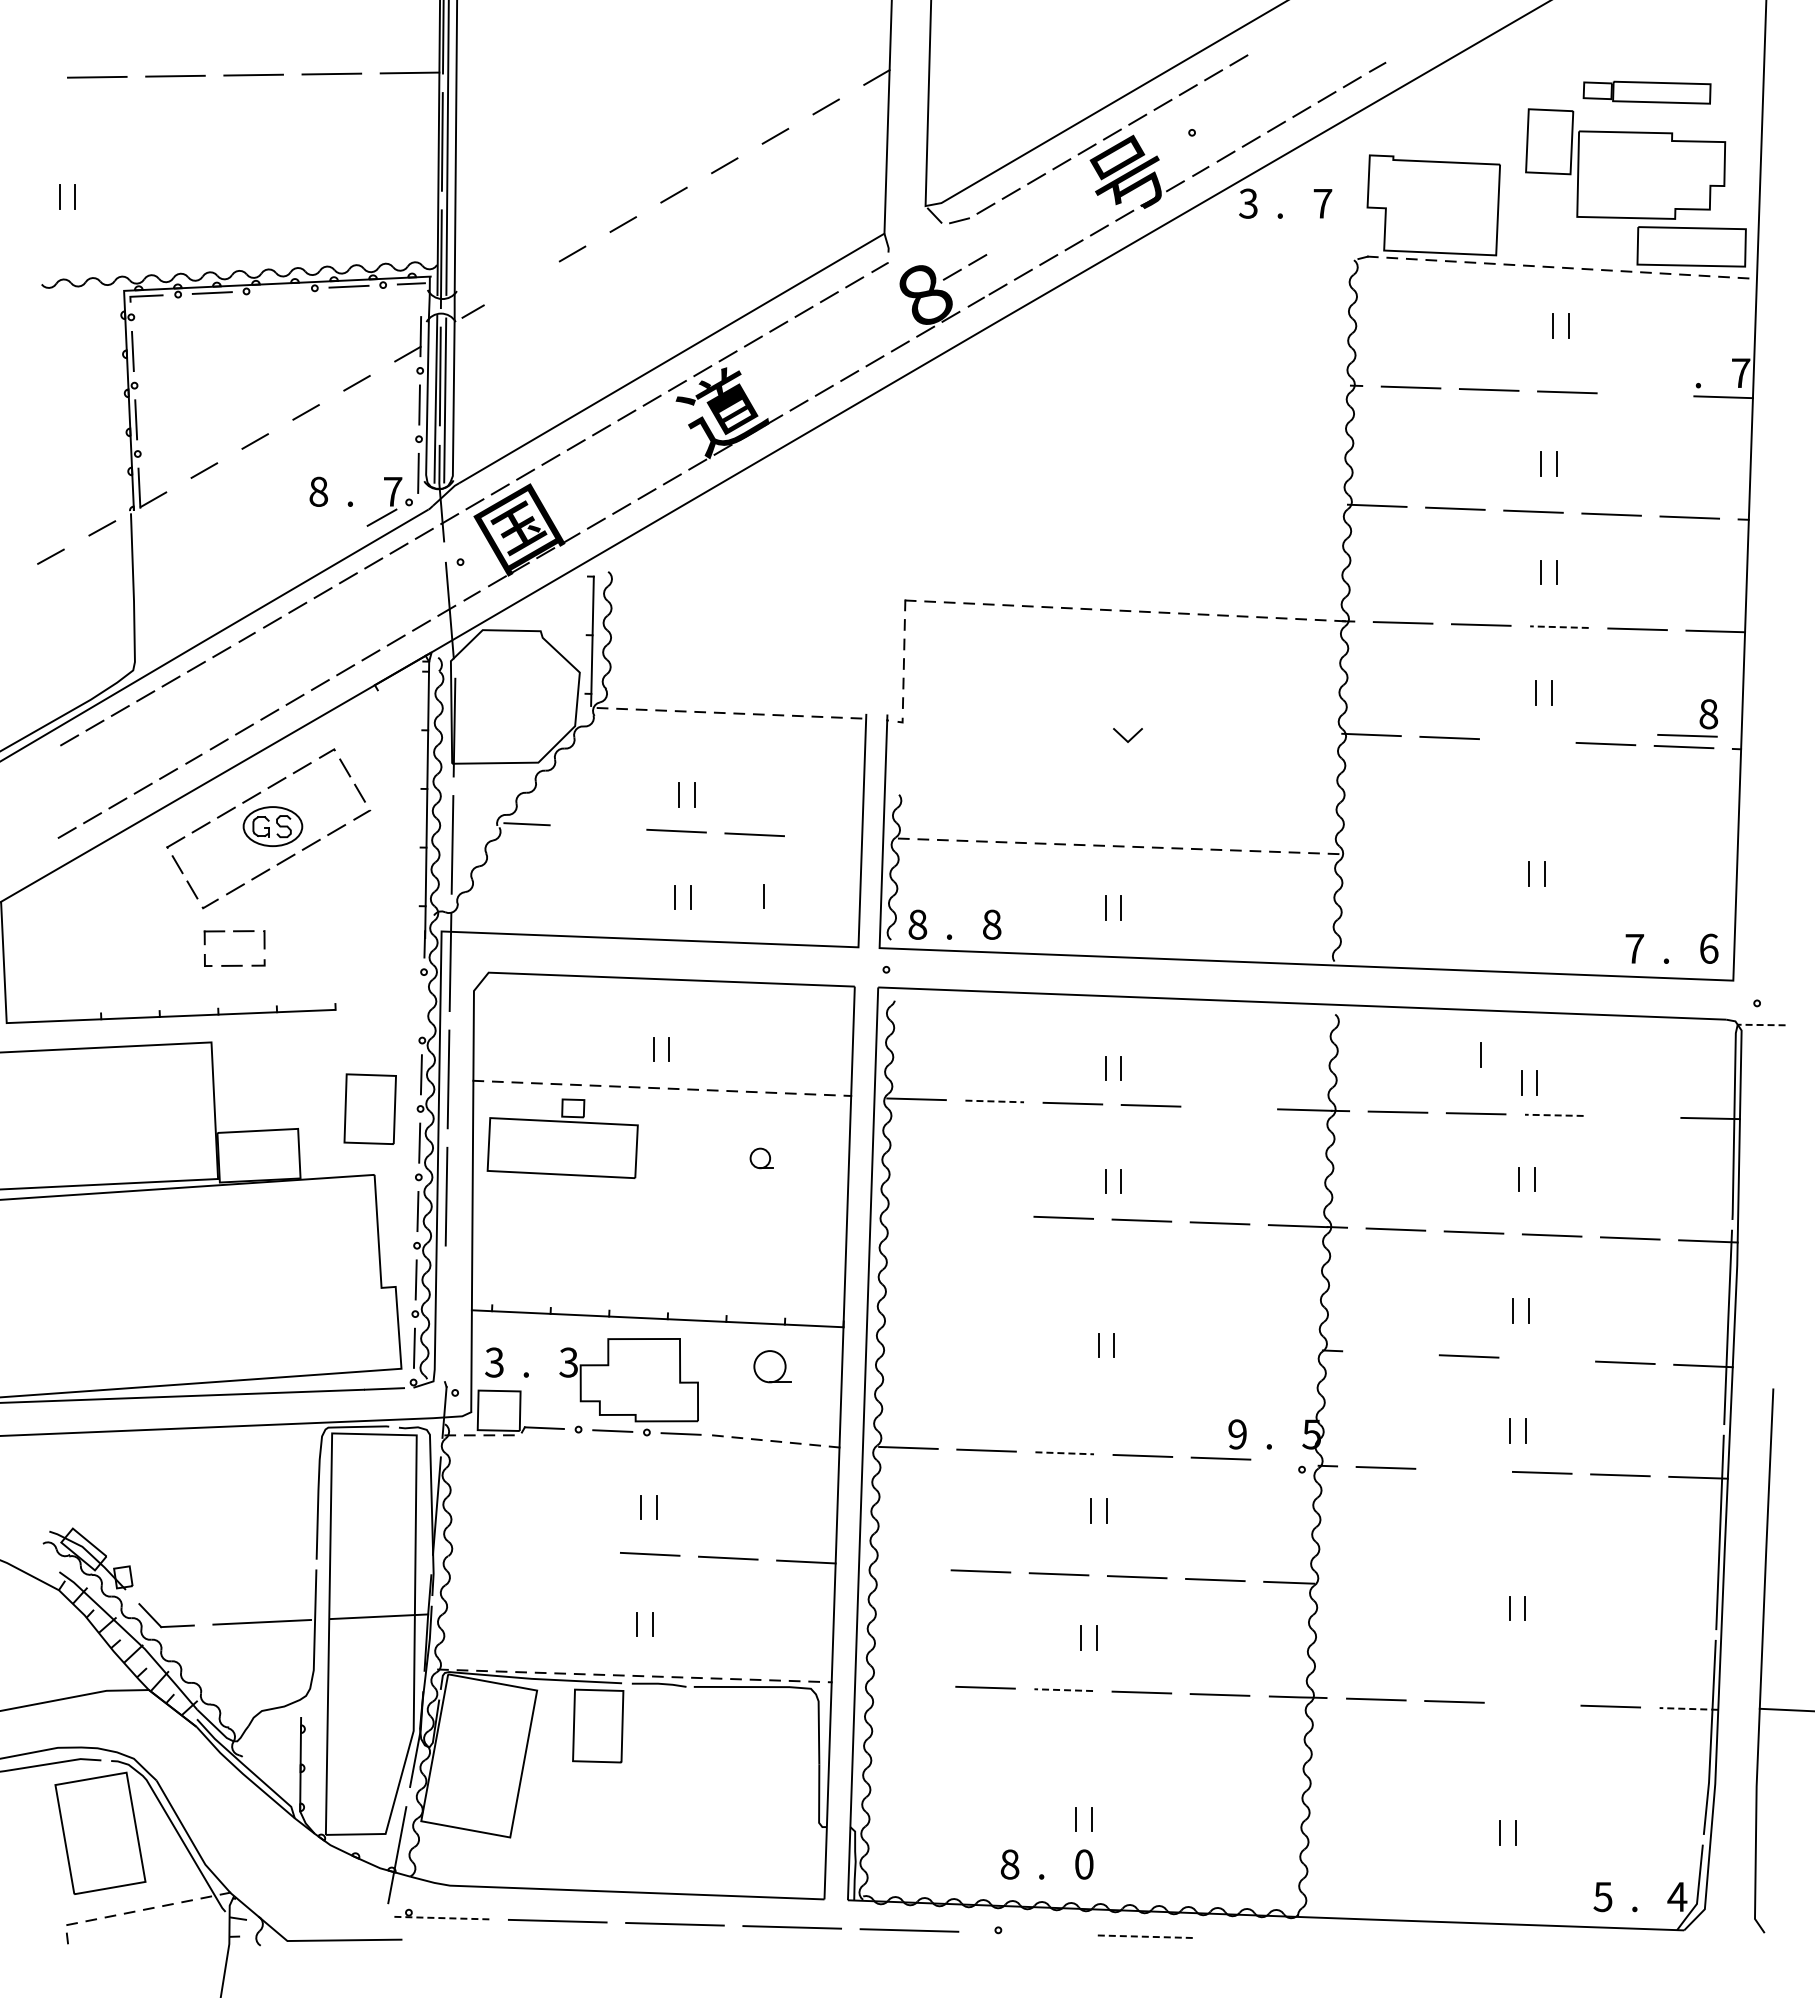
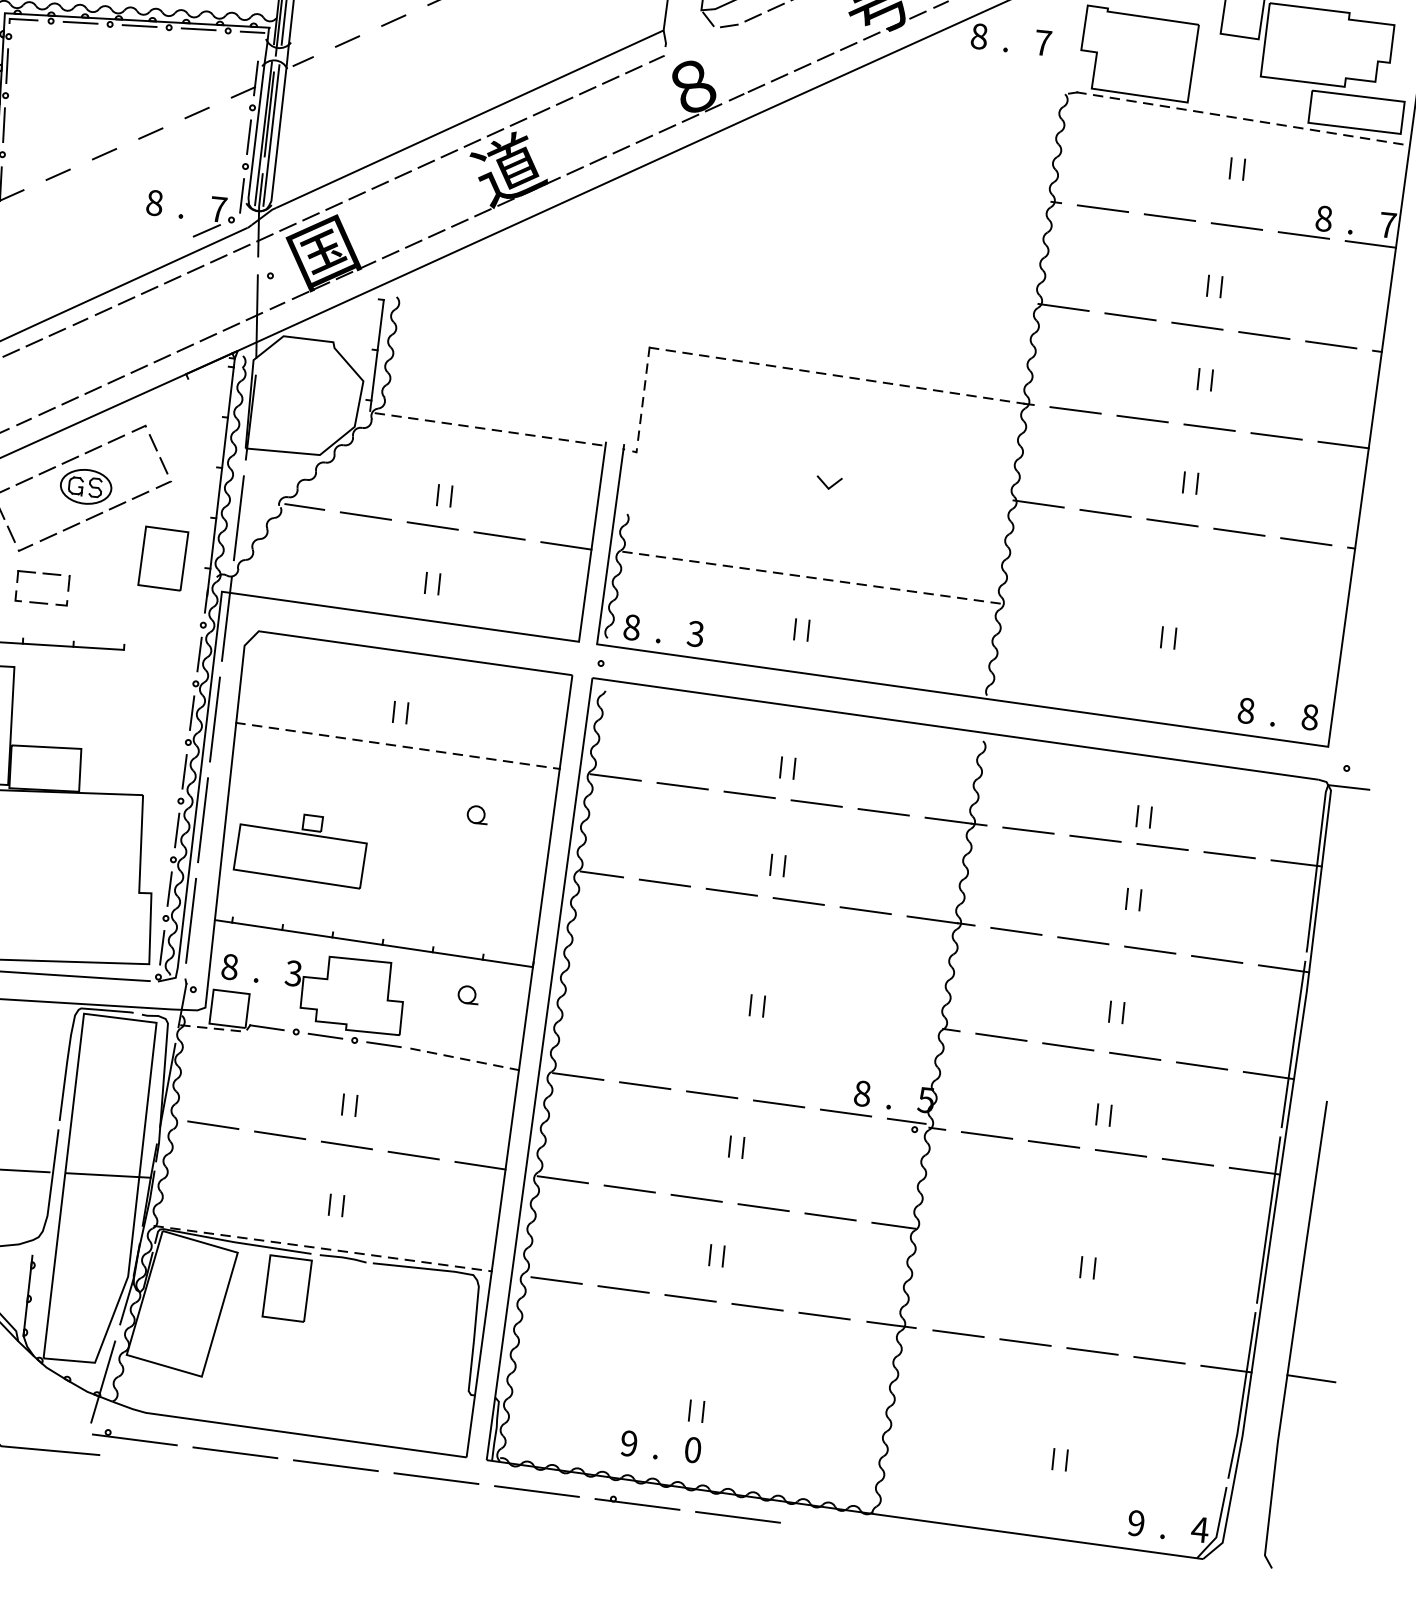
text: (1248, 203) -> (979, 36), 3 -> 8
line: (961, 268) -> (726, 67), removed
line: (521, 283) -> (347, 41), added
line: (280, 289) -> (139, 25), added
line: (1558, 627) -> (1208, 427), dashed -> solid
part: (1699, 720) -> (1315, 223), moved
line: (1527, 740) -> (1172, 522), added
line: (598, 827) -> (365, 516), added
line: (832, 838) -> (566, 545), added
line: (763, 896) -> (501, 589), removed
text: (991, 924) -> (695, 633), 8 -> 3
text: (1634, 948) -> (1246, 710), 7 -> 8
text: (1709, 948) -> (1310, 717), 6 -> 8
line: (422, 1005) -> (199, 653), added
line: (1761, 1025) -> (1348, 787), dashed -> solid
line: (1480, 1054) -> (1104, 788), removed
line: (995, 1101) -> (683, 786), dashed -> solid
line: (1228, 1107) -> (883, 811), added
part: (369, 1108) -> (162, 557), moved
line: (1553, 1115) -> (1161, 847), dashed -> solid
line: (1632, 1116) -> (1229, 854), added
part: (562, 1138) -> (300, 848), moved
line: (911, 1212) -> (601, 874), added
line: (985, 1215) -> (664, 883), added
line: (444, 1313) -> (191, 920), added
line: (1390, 1353) -> (1000, 1037), added
line: (1546, 1359) -> (1134, 1056), added
text: (494, 1362) -> (229, 966), 3 -> 8
part: (772, 1366) -> (468, 994), size x0.62
text: (1237, 1434) -> (862, 1093), 9 -> 8
line: (1065, 1453) -> (712, 1095), dashed -> solid
line: (1291, 1460) -> (906, 1120), added
line: (1463, 1470) -> (1053, 1144), added
line: (493, 1546) -> (212, 1125), added
line: (571, 1550) -> (279, 1135), added
line: (902, 1568) -> (562, 1179), added
line: (907, 1685) -> (556, 1280), added
line: (1063, 1690) -> (690, 1298), dashed -> solid
line: (1532, 1704) -> (1092, 1351), added
line: (1688, 1708) -> (1226, 1368), dashed -> solid
text: (1009, 1864) -> (628, 1443), 8 -> 9
text: (1602, 1896) -> (1135, 1522), 5 -> 9
line: (440, 1918) -> (134, 1440), dashed -> solid
line: (1026, 1933) -> (637, 1504), added
line: (1143, 1936) -> (737, 1517), dashed -> solid

